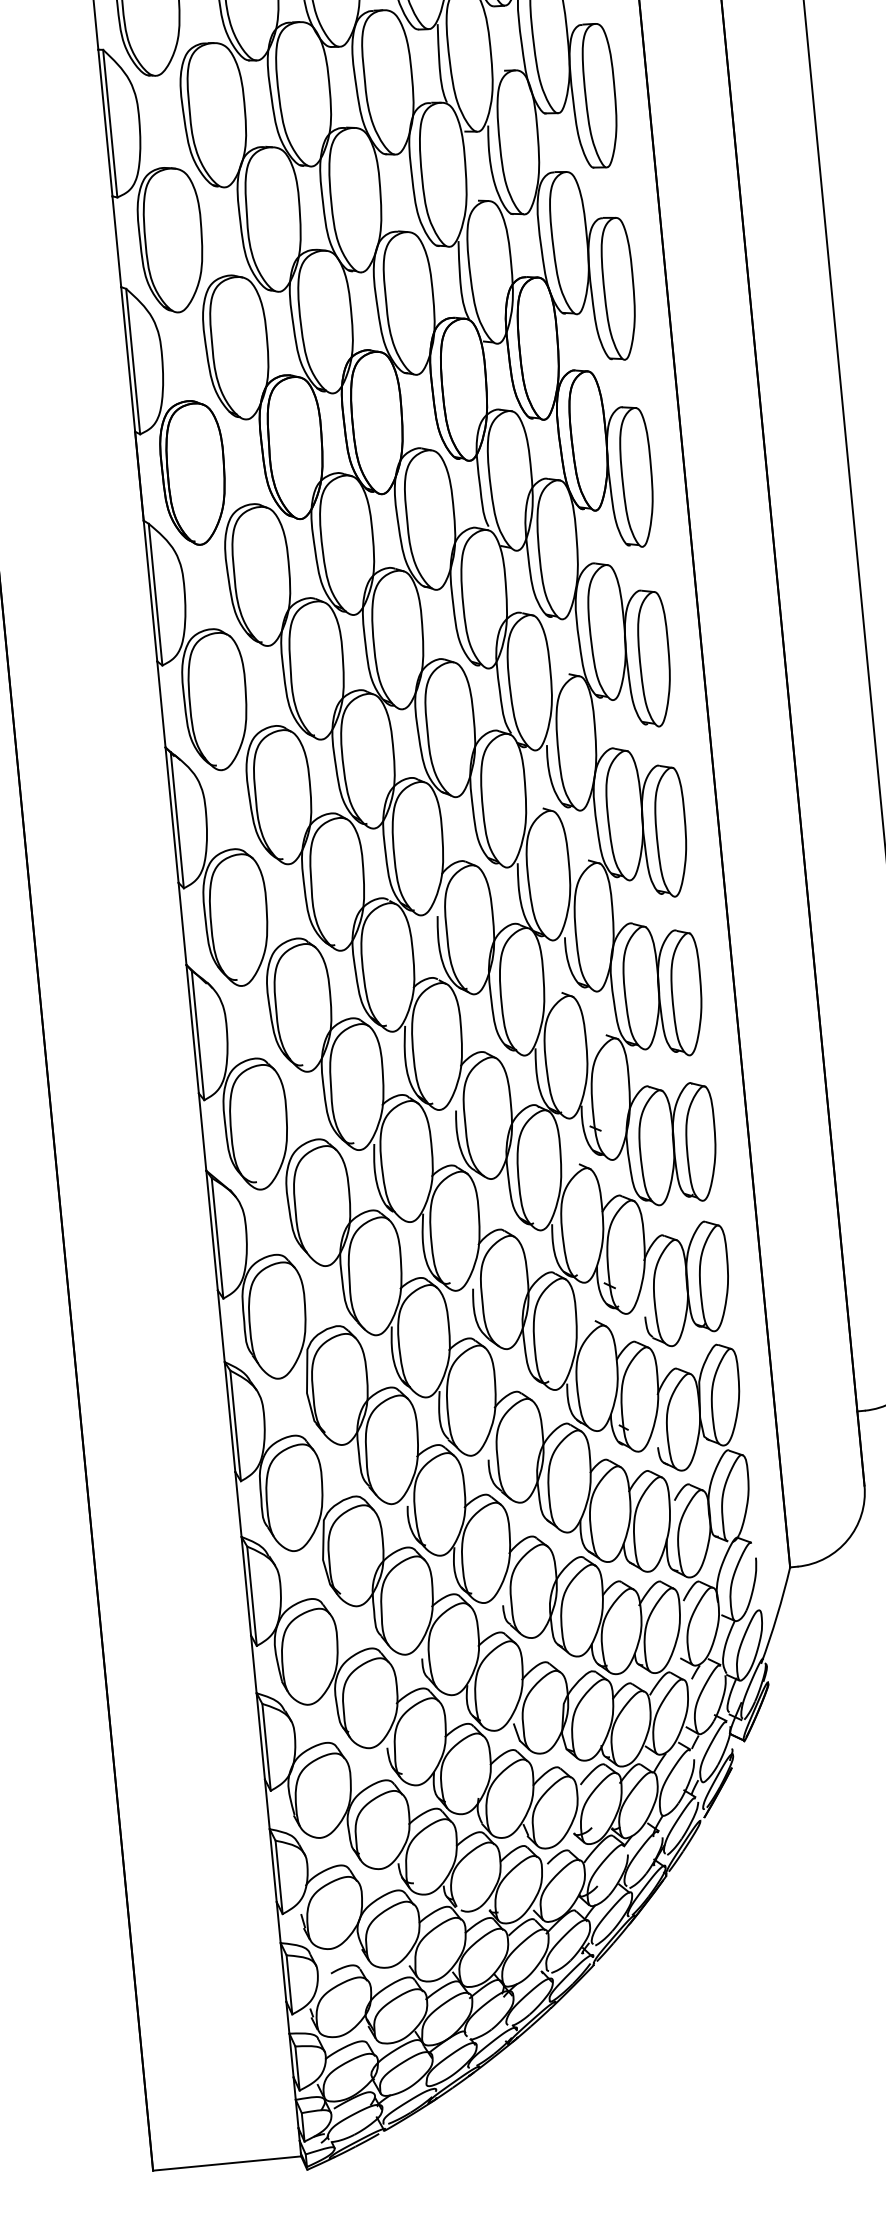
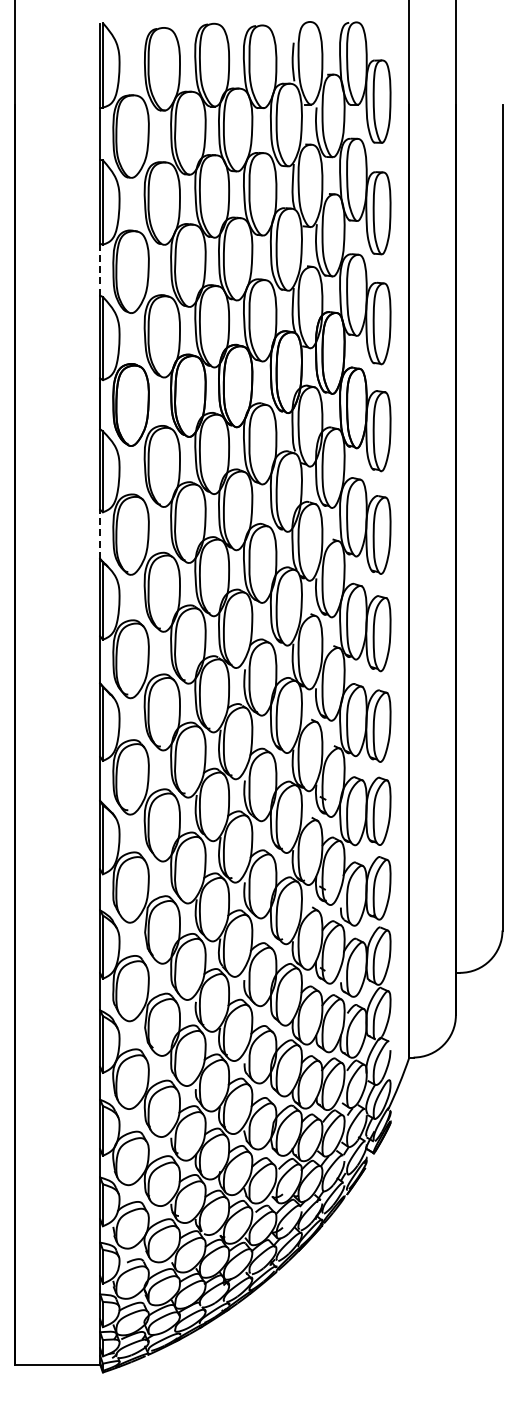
line: (117, 241) -> (100, 269), solid -> dashed
line: (161, 704) -> (100, 534), solid -> dashed

